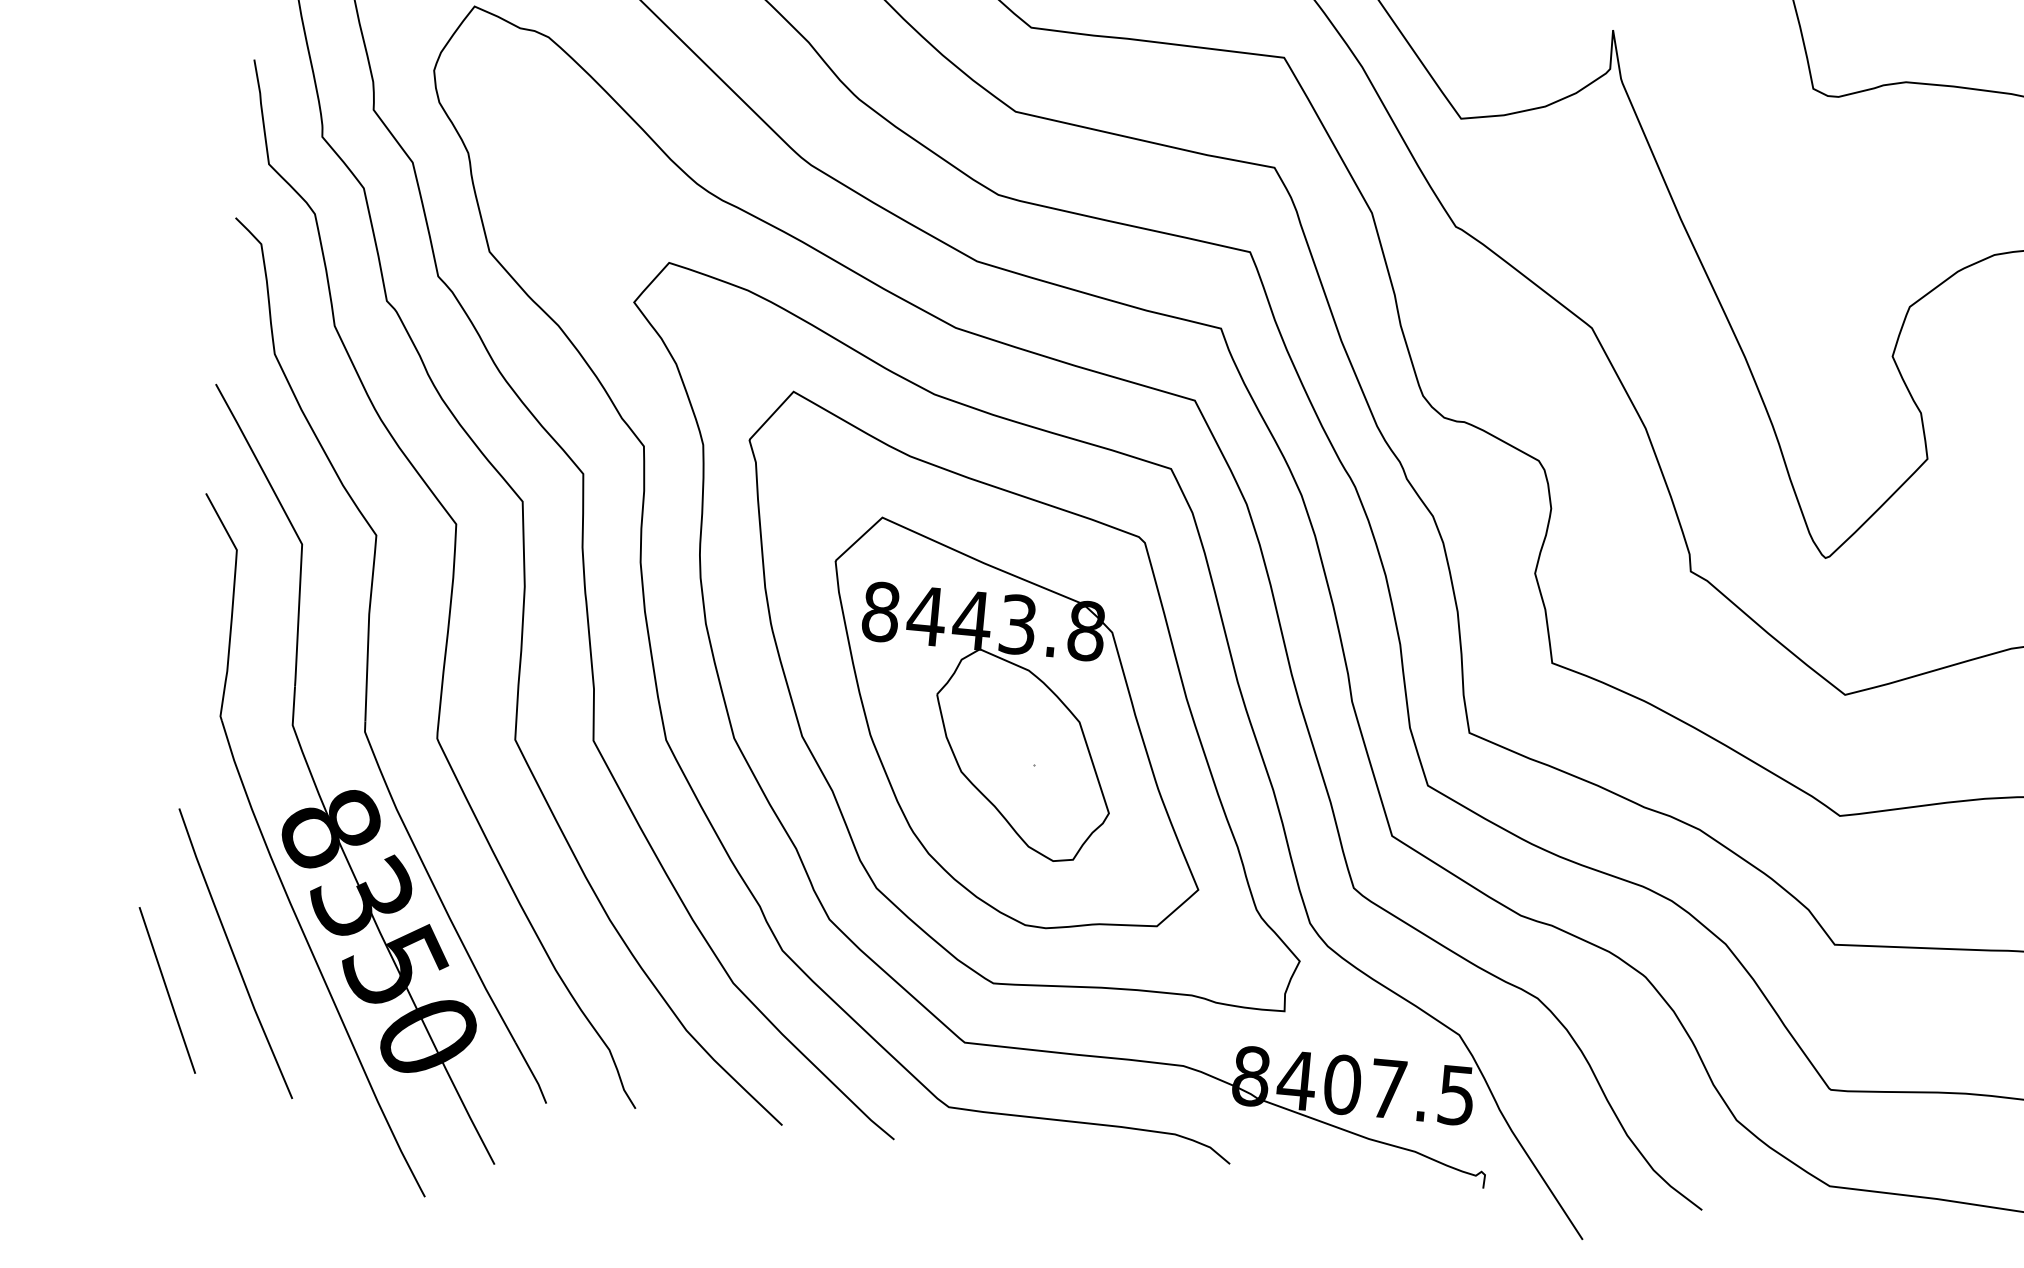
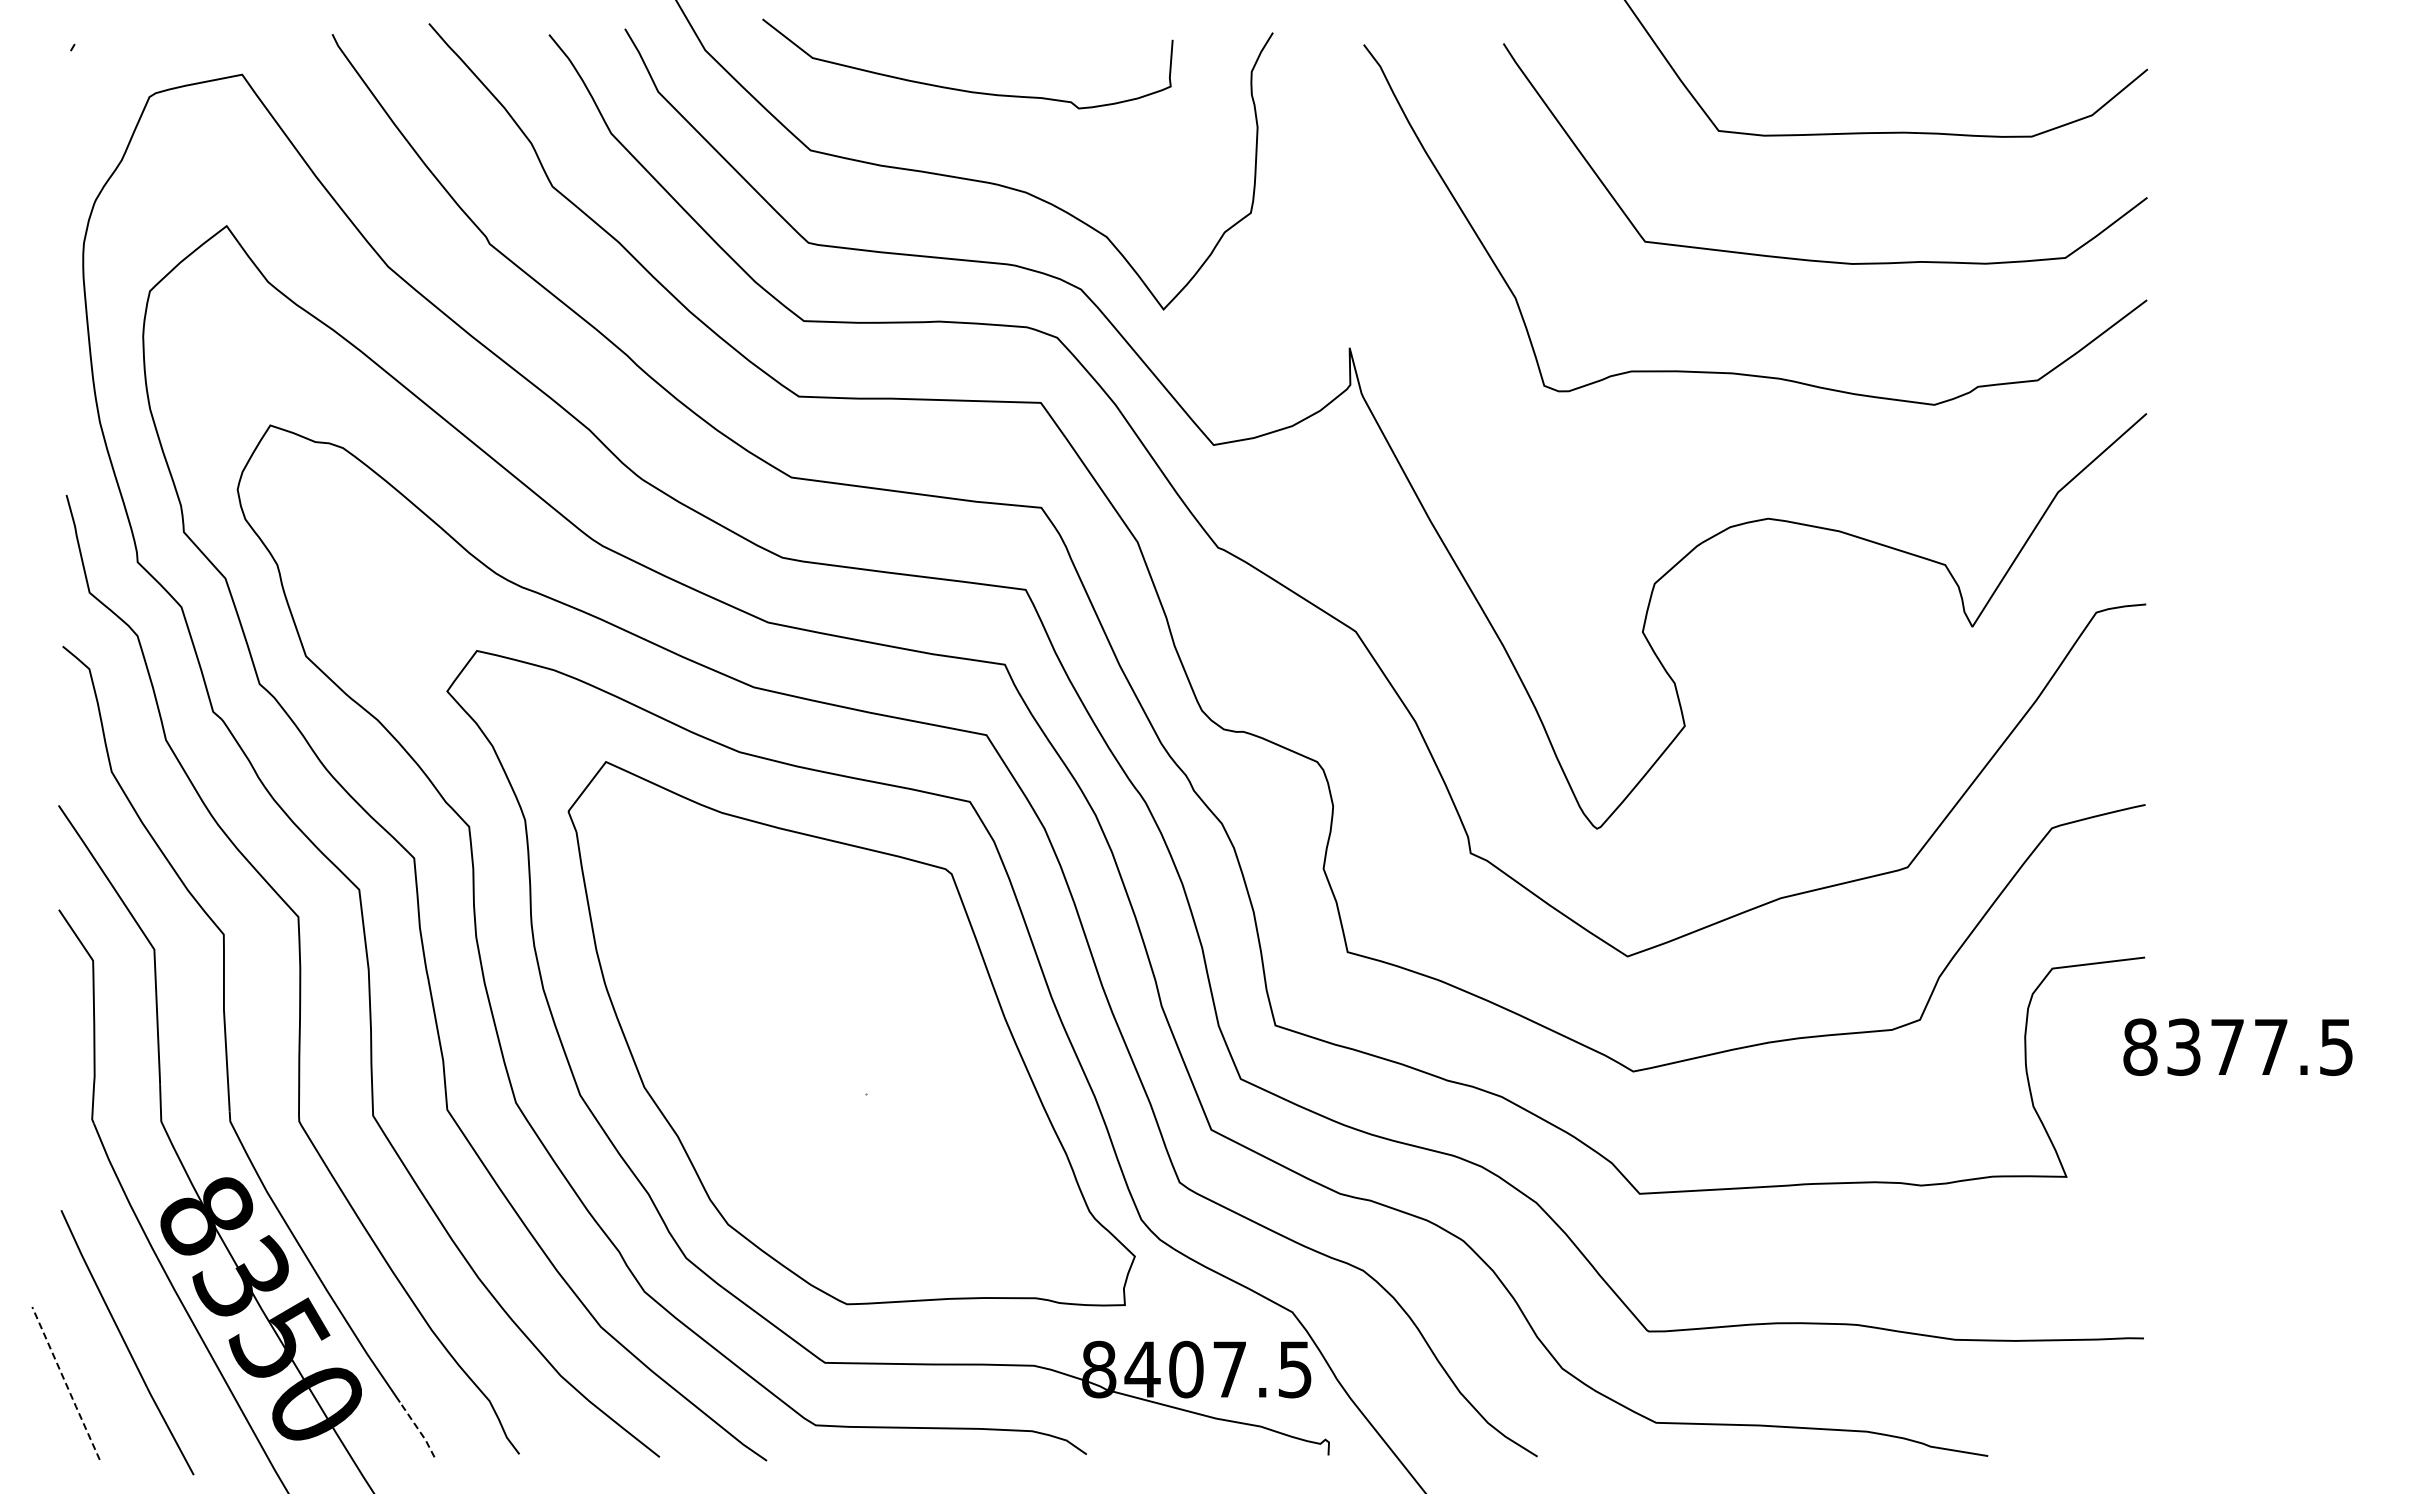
part: (1016, 727) -> (846, 1060), removed
line: (167, 991) -> (66, 1384), solid -> dashed
line: (532, 1072) -> (418, 1429), solid -> dashed

